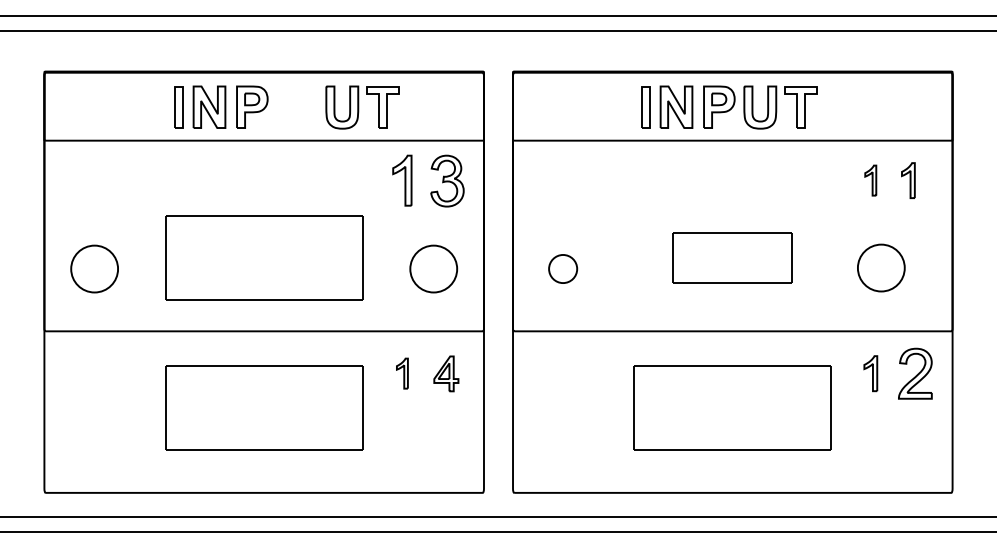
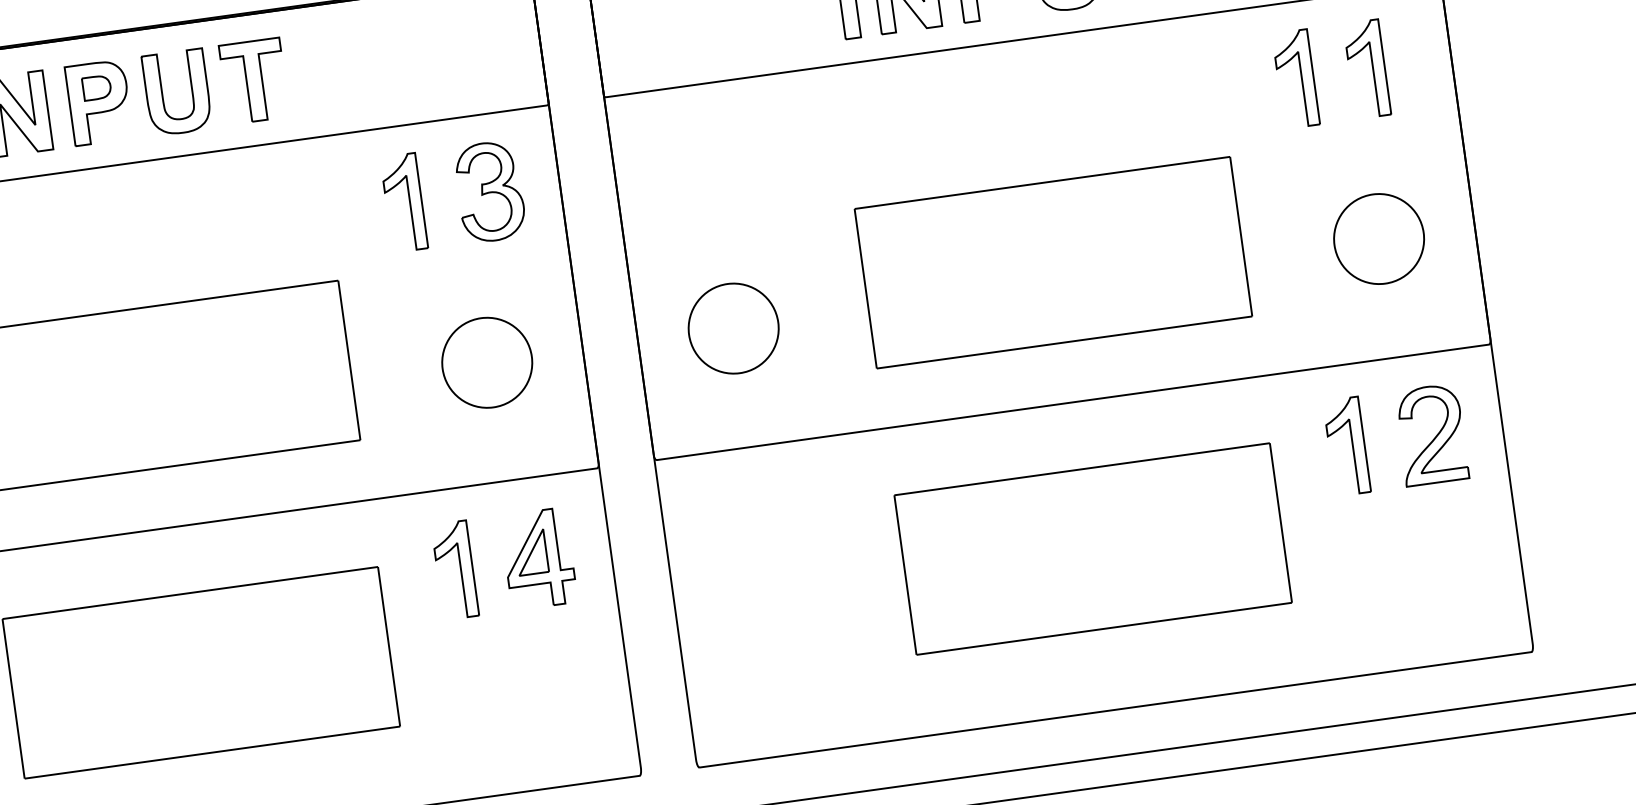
part: (362, 107) -> (215, 87), moved
part: (870, 180) -> (1295, 78), size x1.67
part: (908, 180) -> (1367, 68), size x1.43
part: (732, 257) -> (1052, 261), size x1.67
part: (881, 267) -> (1379, 237), moved
part: (562, 268) -> (732, 327), size x1.67
part: (402, 373) -> (455, 569), size x1.67
part: (446, 373) -> (539, 558), size x1.43
part: (870, 373) -> (1346, 446), size x1.43

